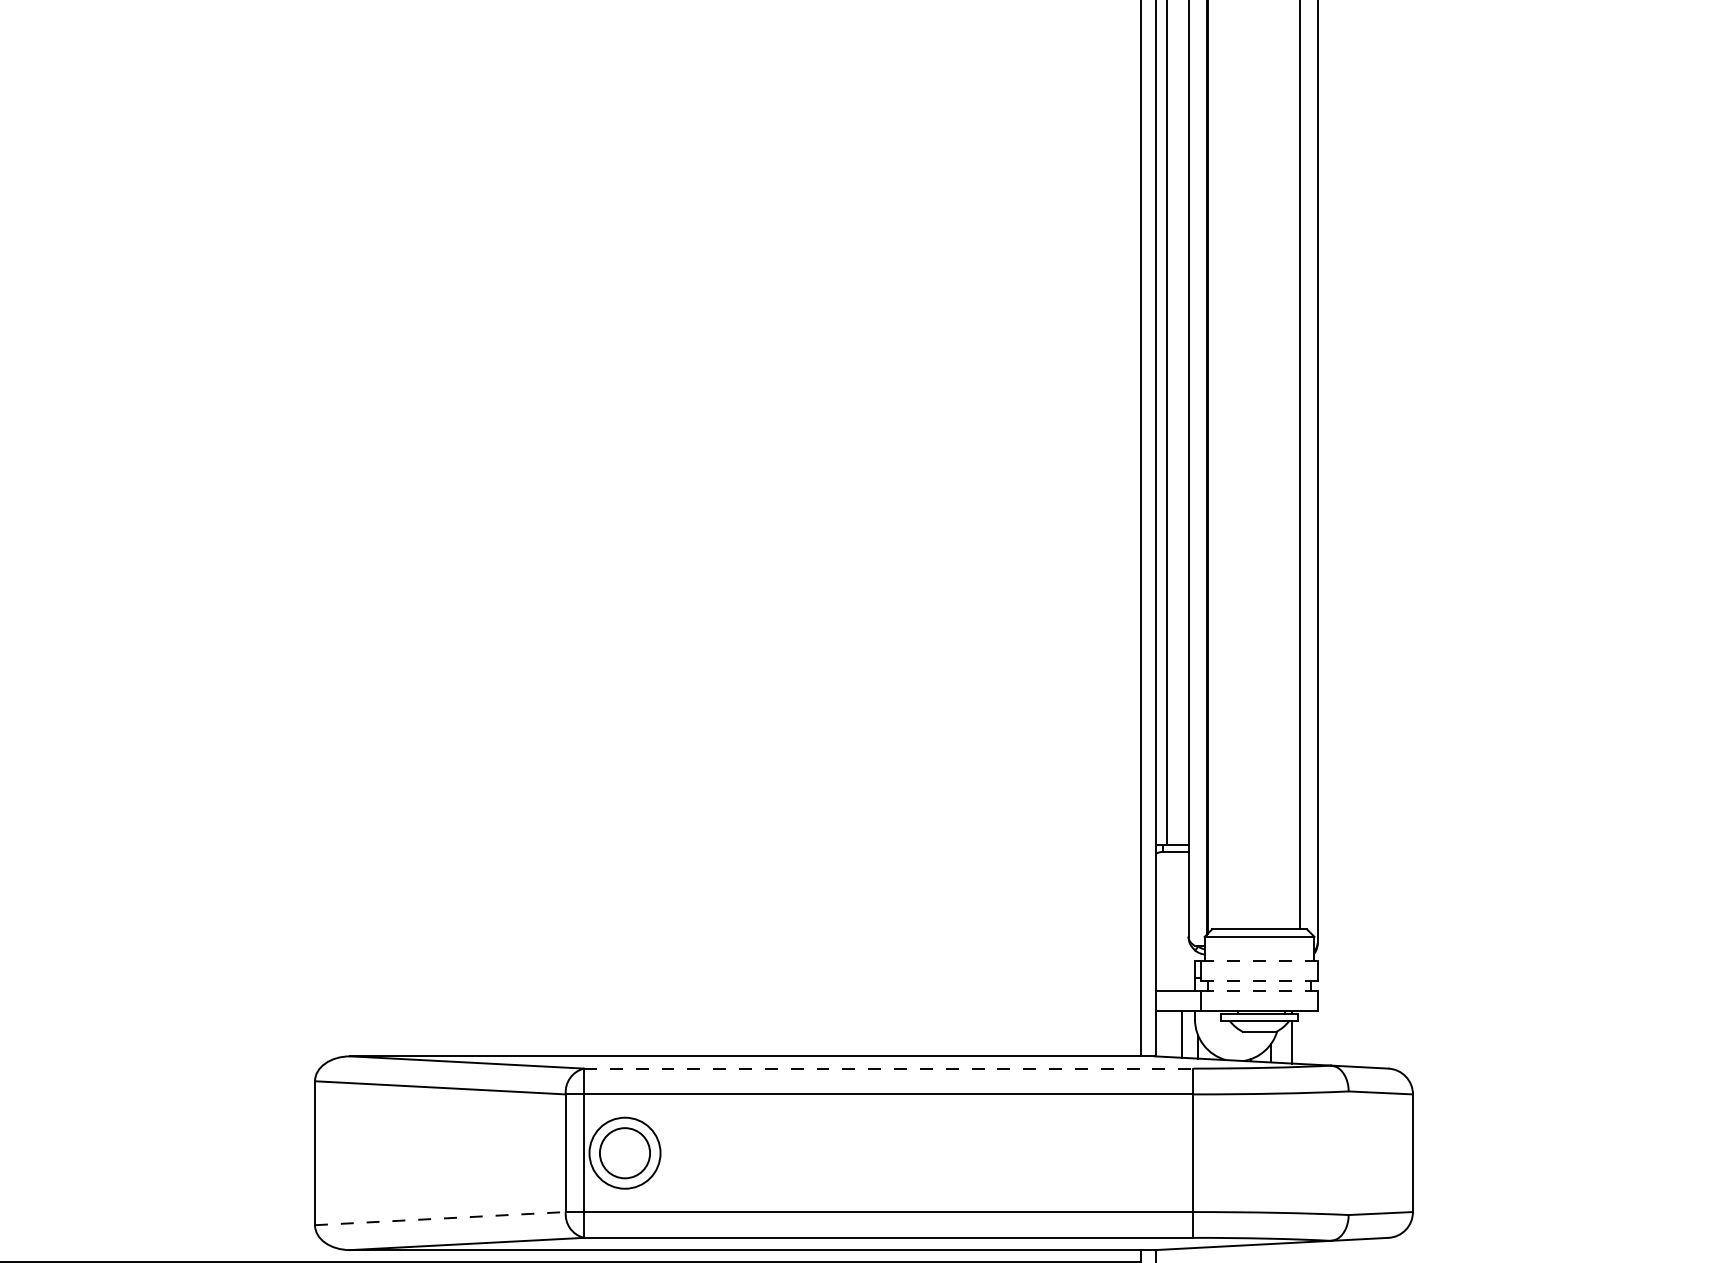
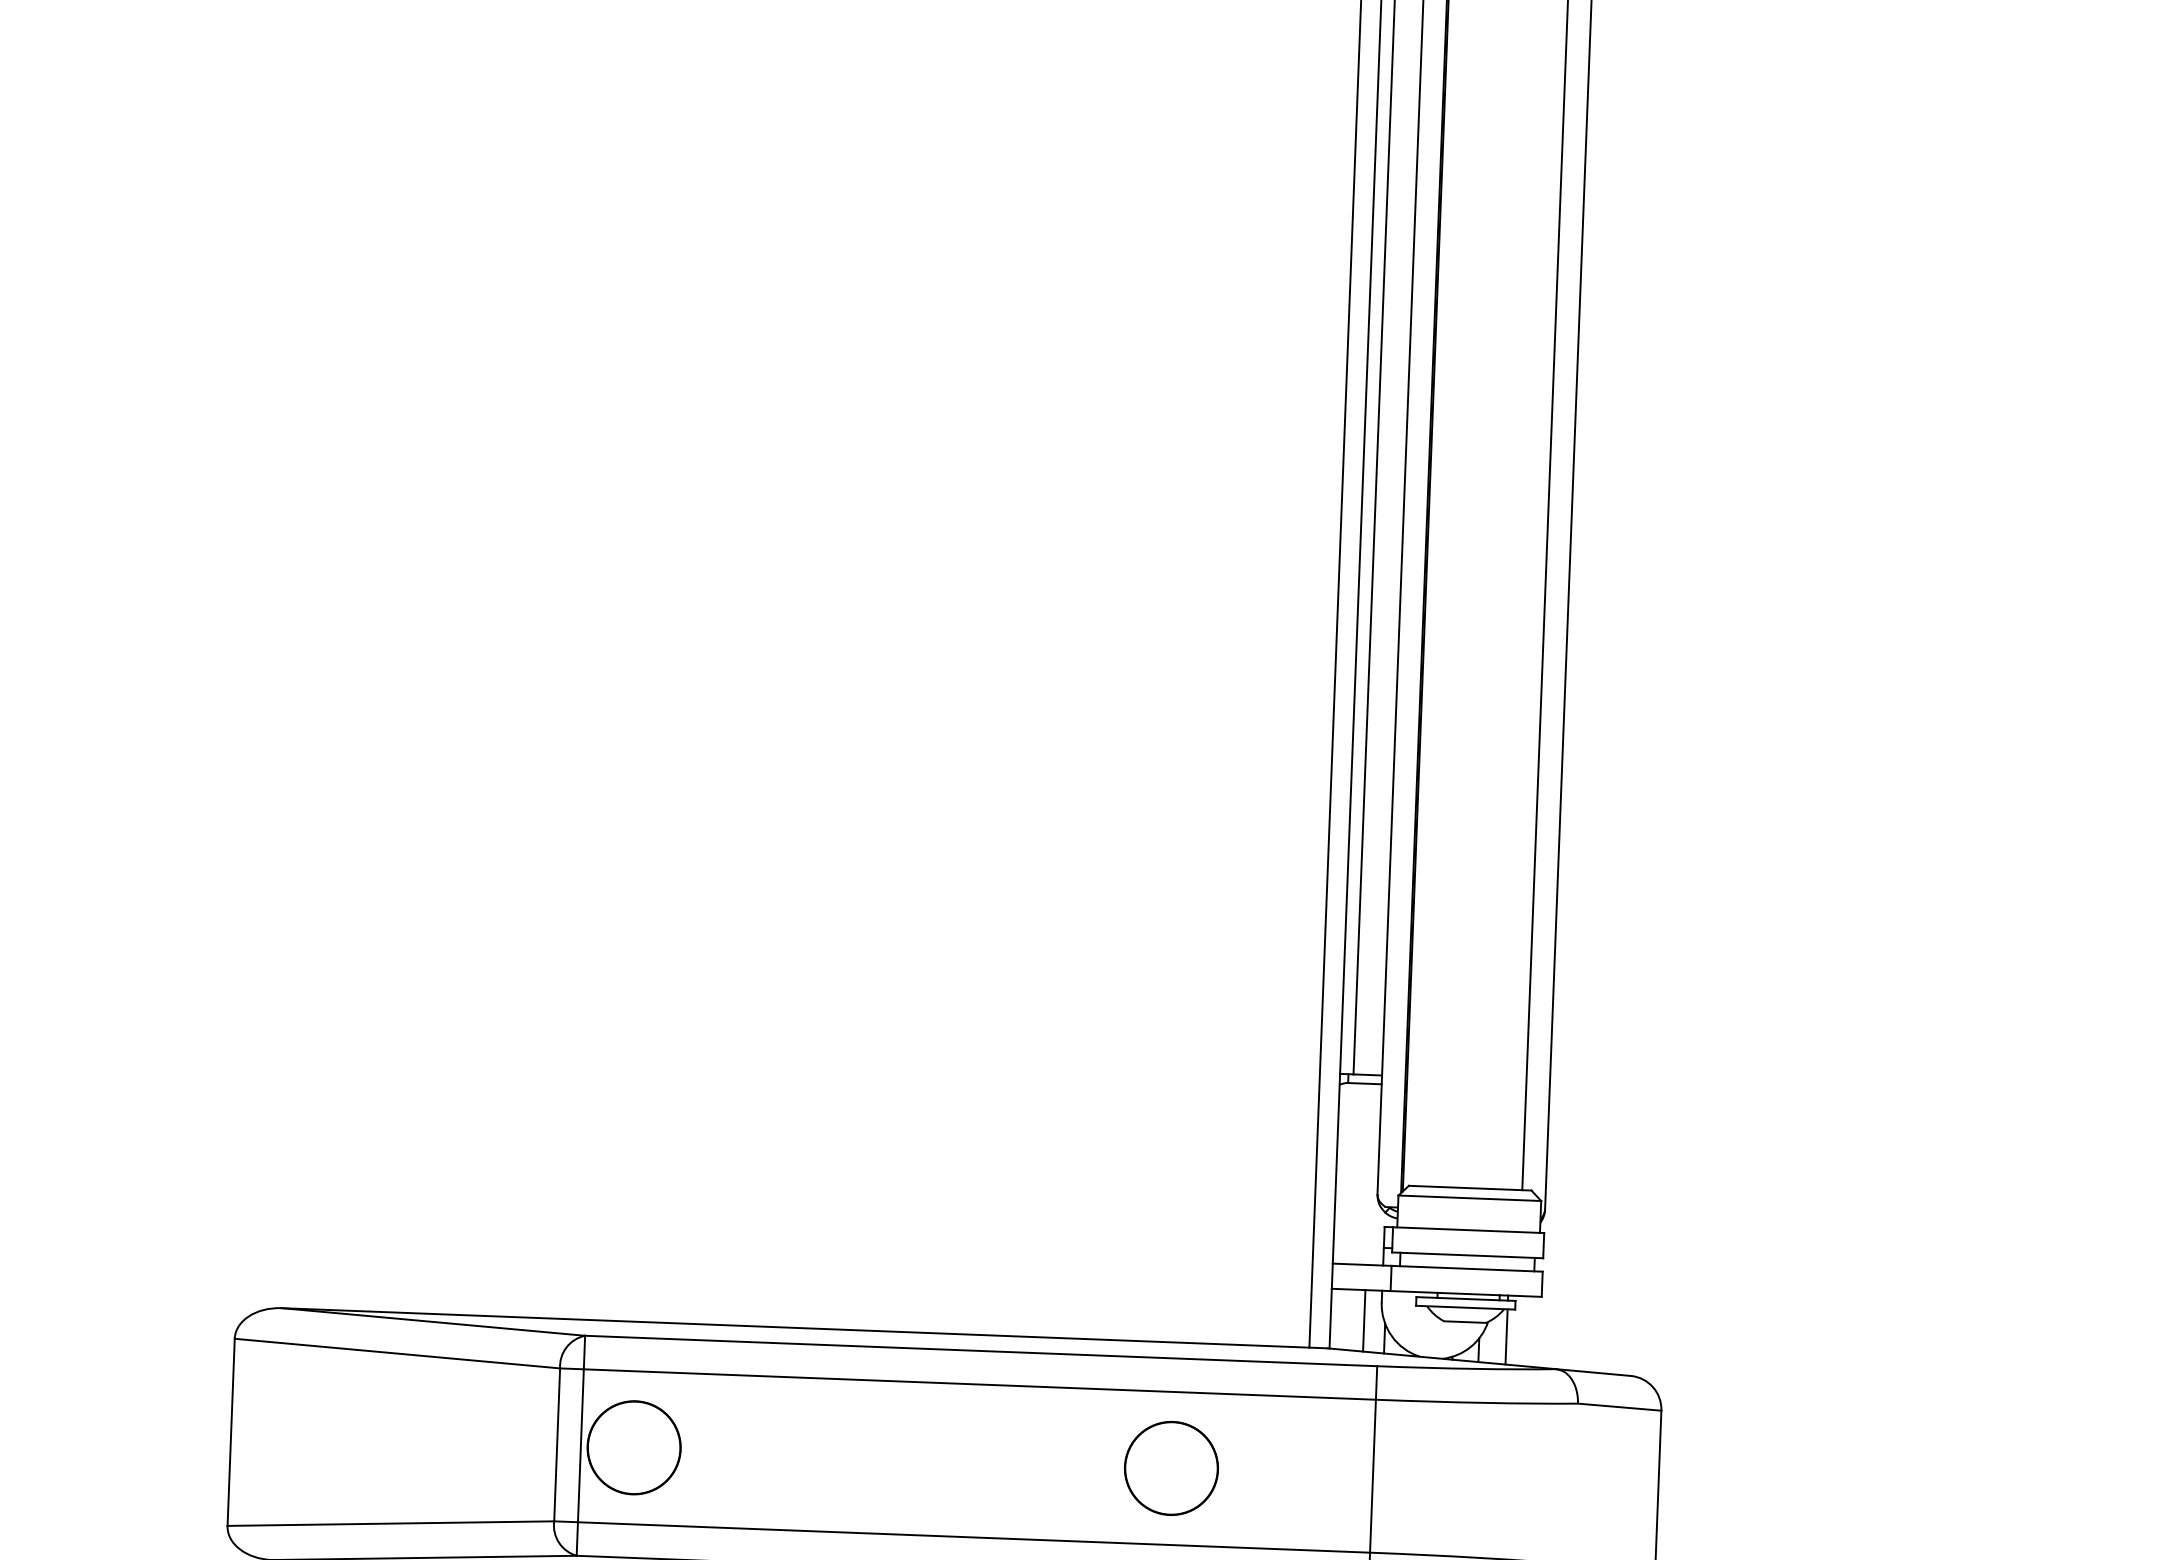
line: (1259, 961) -> (1468, 1230), dashed -> solid
line: (1259, 980) -> (1467, 1254), dashed -> solid
line: (1259, 991) -> (1467, 1269), dashed -> solid
line: (888, 1068) -> (980, 1350), dashed -> solid
part: (1038, 1152) -> (1171, 1467), added
circle: (624, 1153) -> (633, 1448), size x1.43
line: (440, 1218) -> (391, 1523), dashed -> solid

